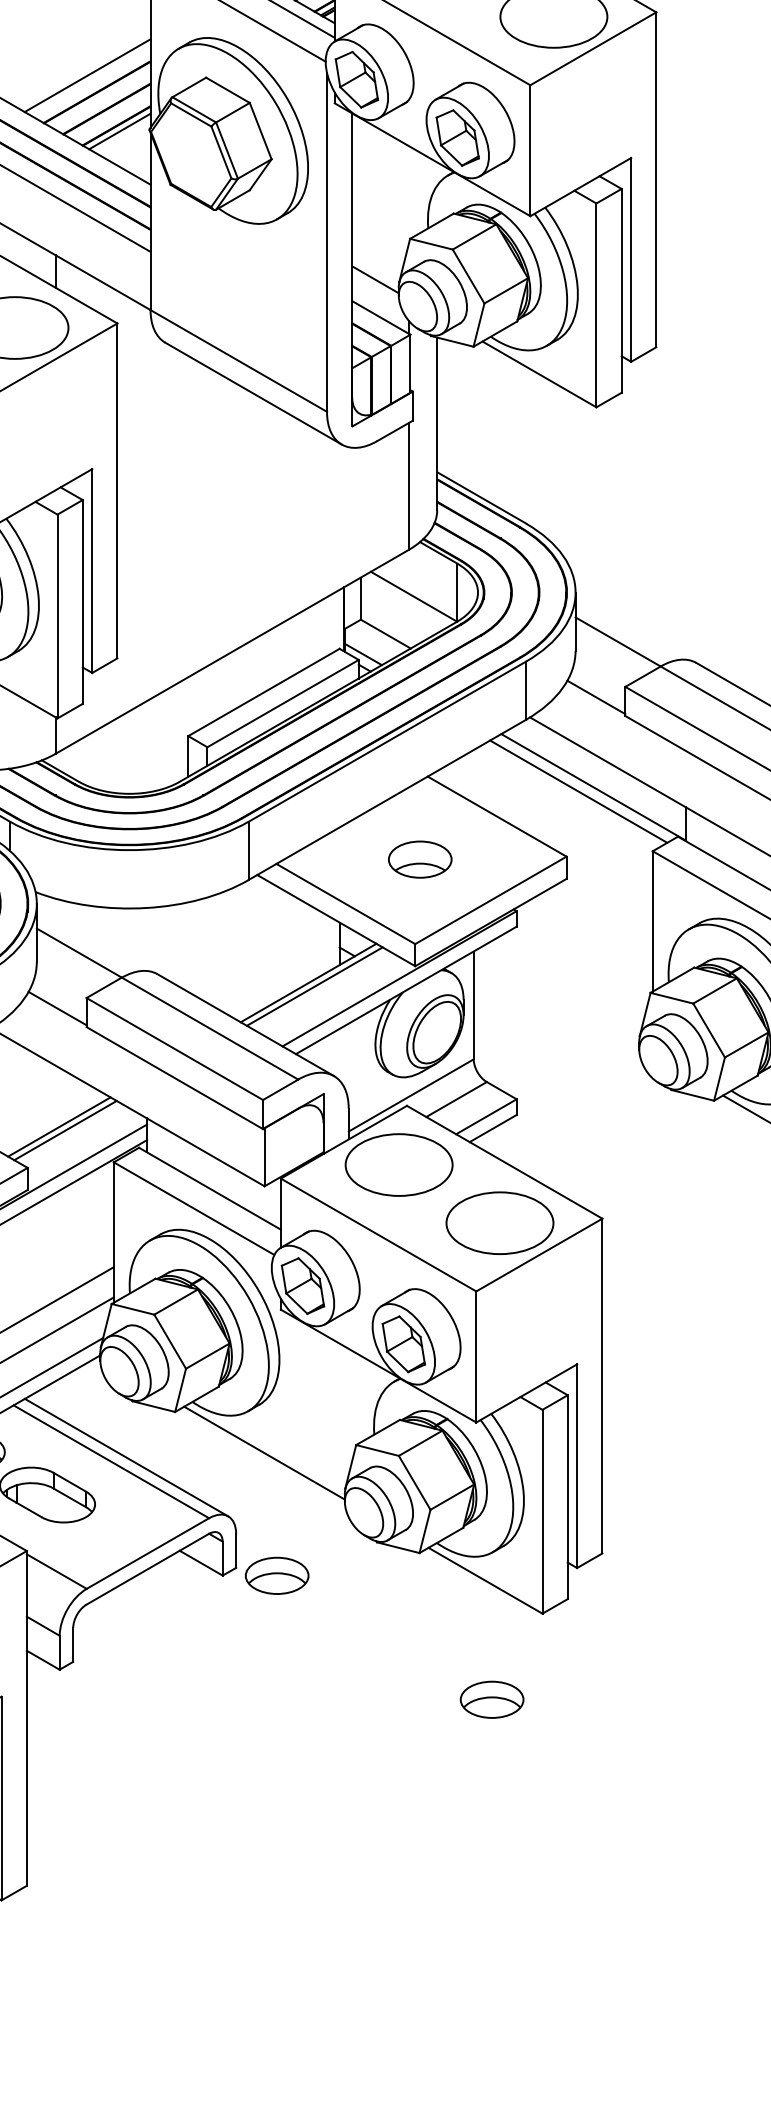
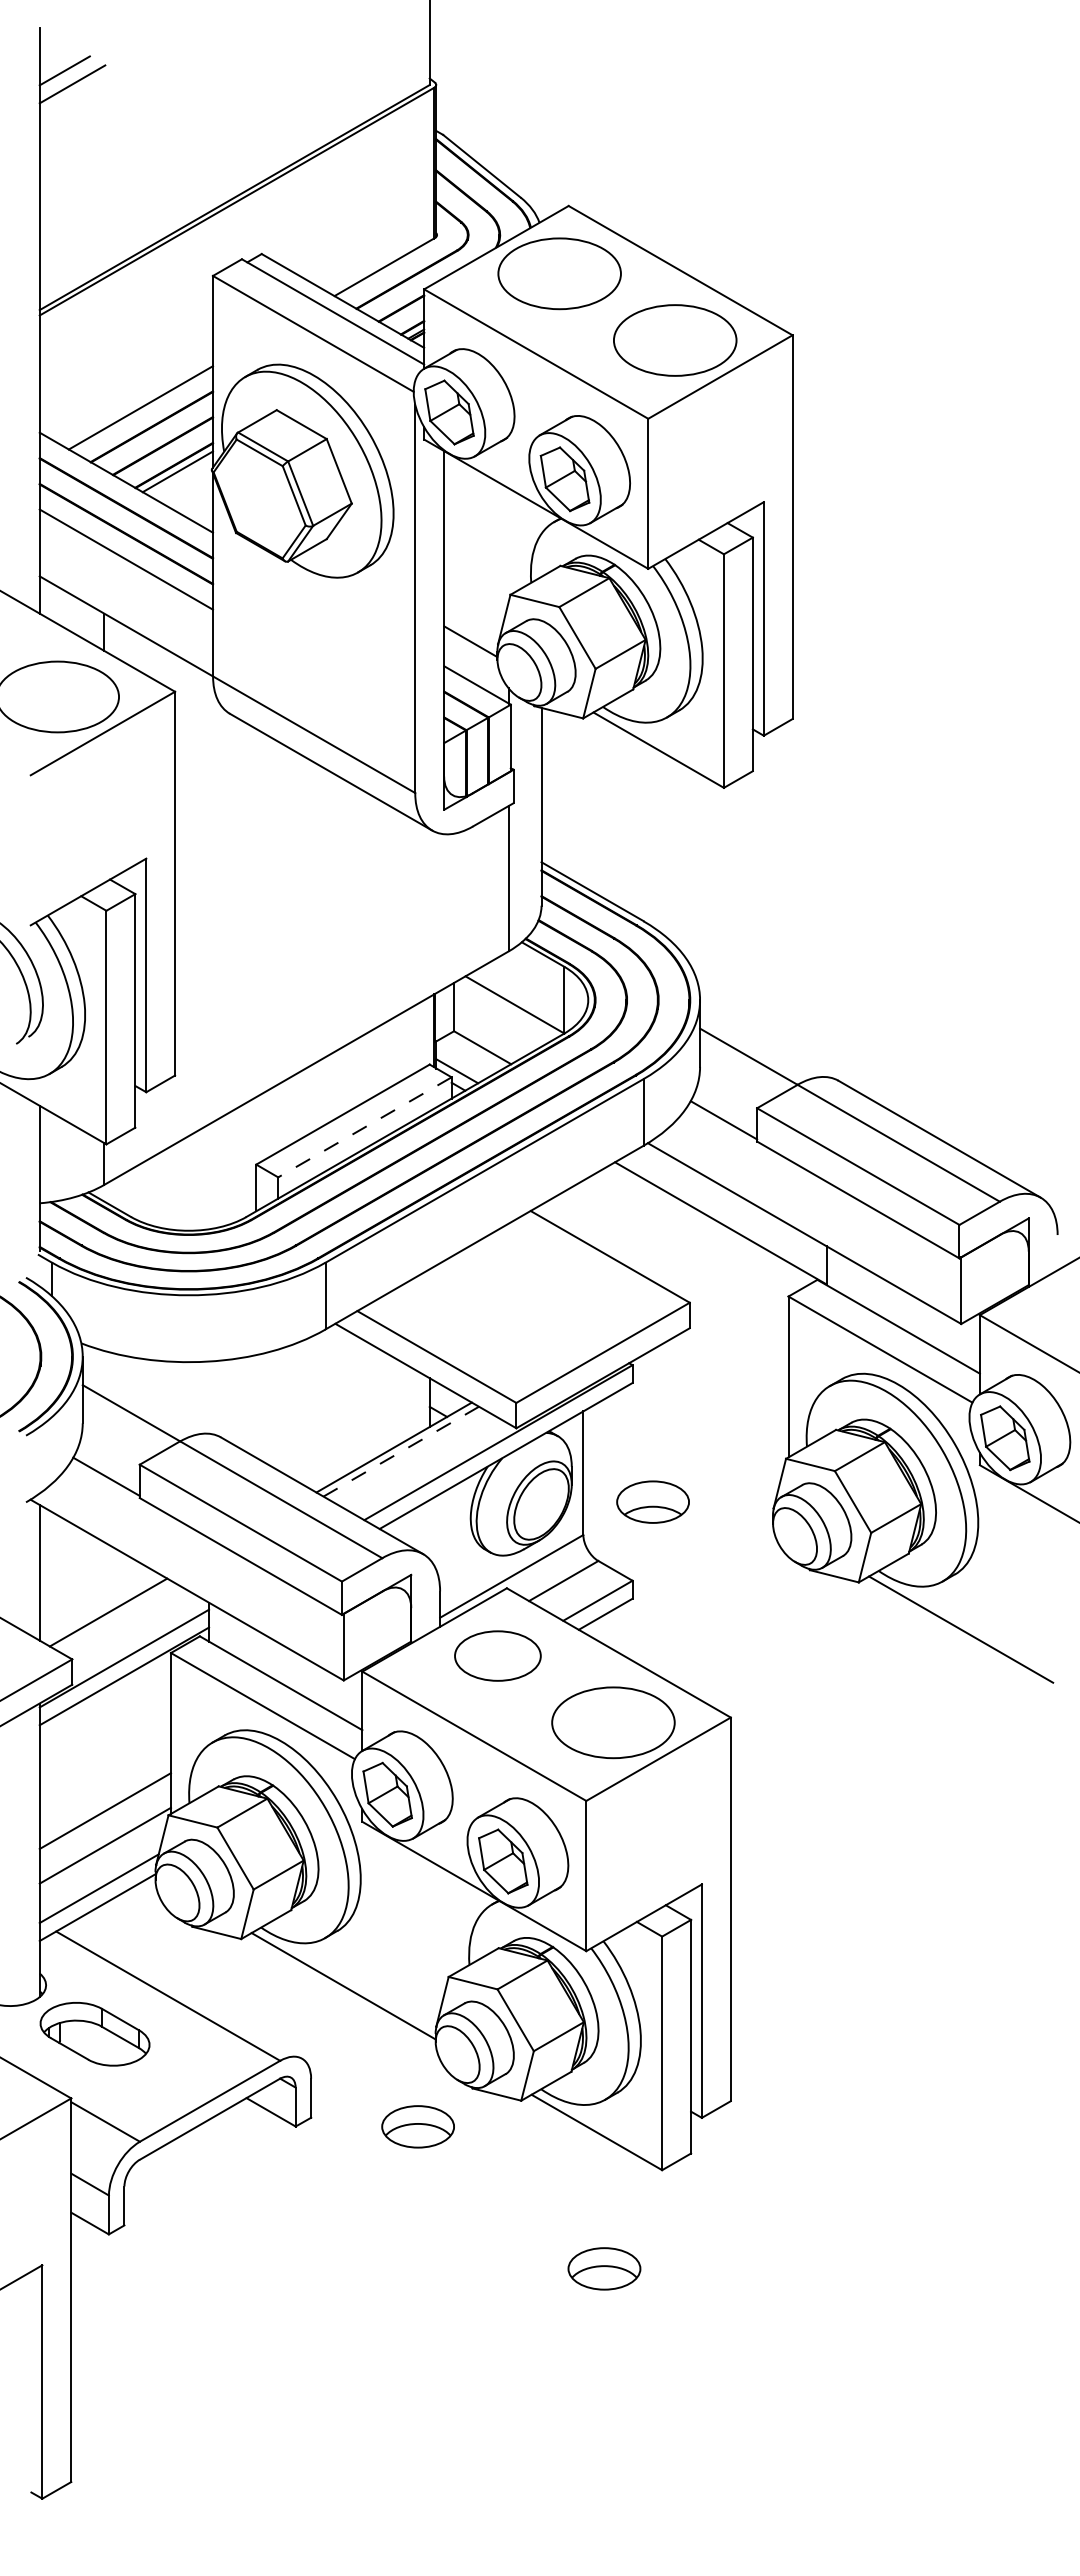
line: (282, 703) -> (364, 1127), solid -> dashed
line: (578, 790) -> (703, 1227), removed
part: (419, 859) -> (652, 1501), moved
line: (315, 986) -> (401, 1451), solid -> dashed
line: (65, 1130) -> (115, 1616), removed
part: (398, 1164) -> (497, 1655), size x0.7
line: (126, 1457) -> (185, 1991), removed
part: (276, 1575) -> (417, 2126), moved

